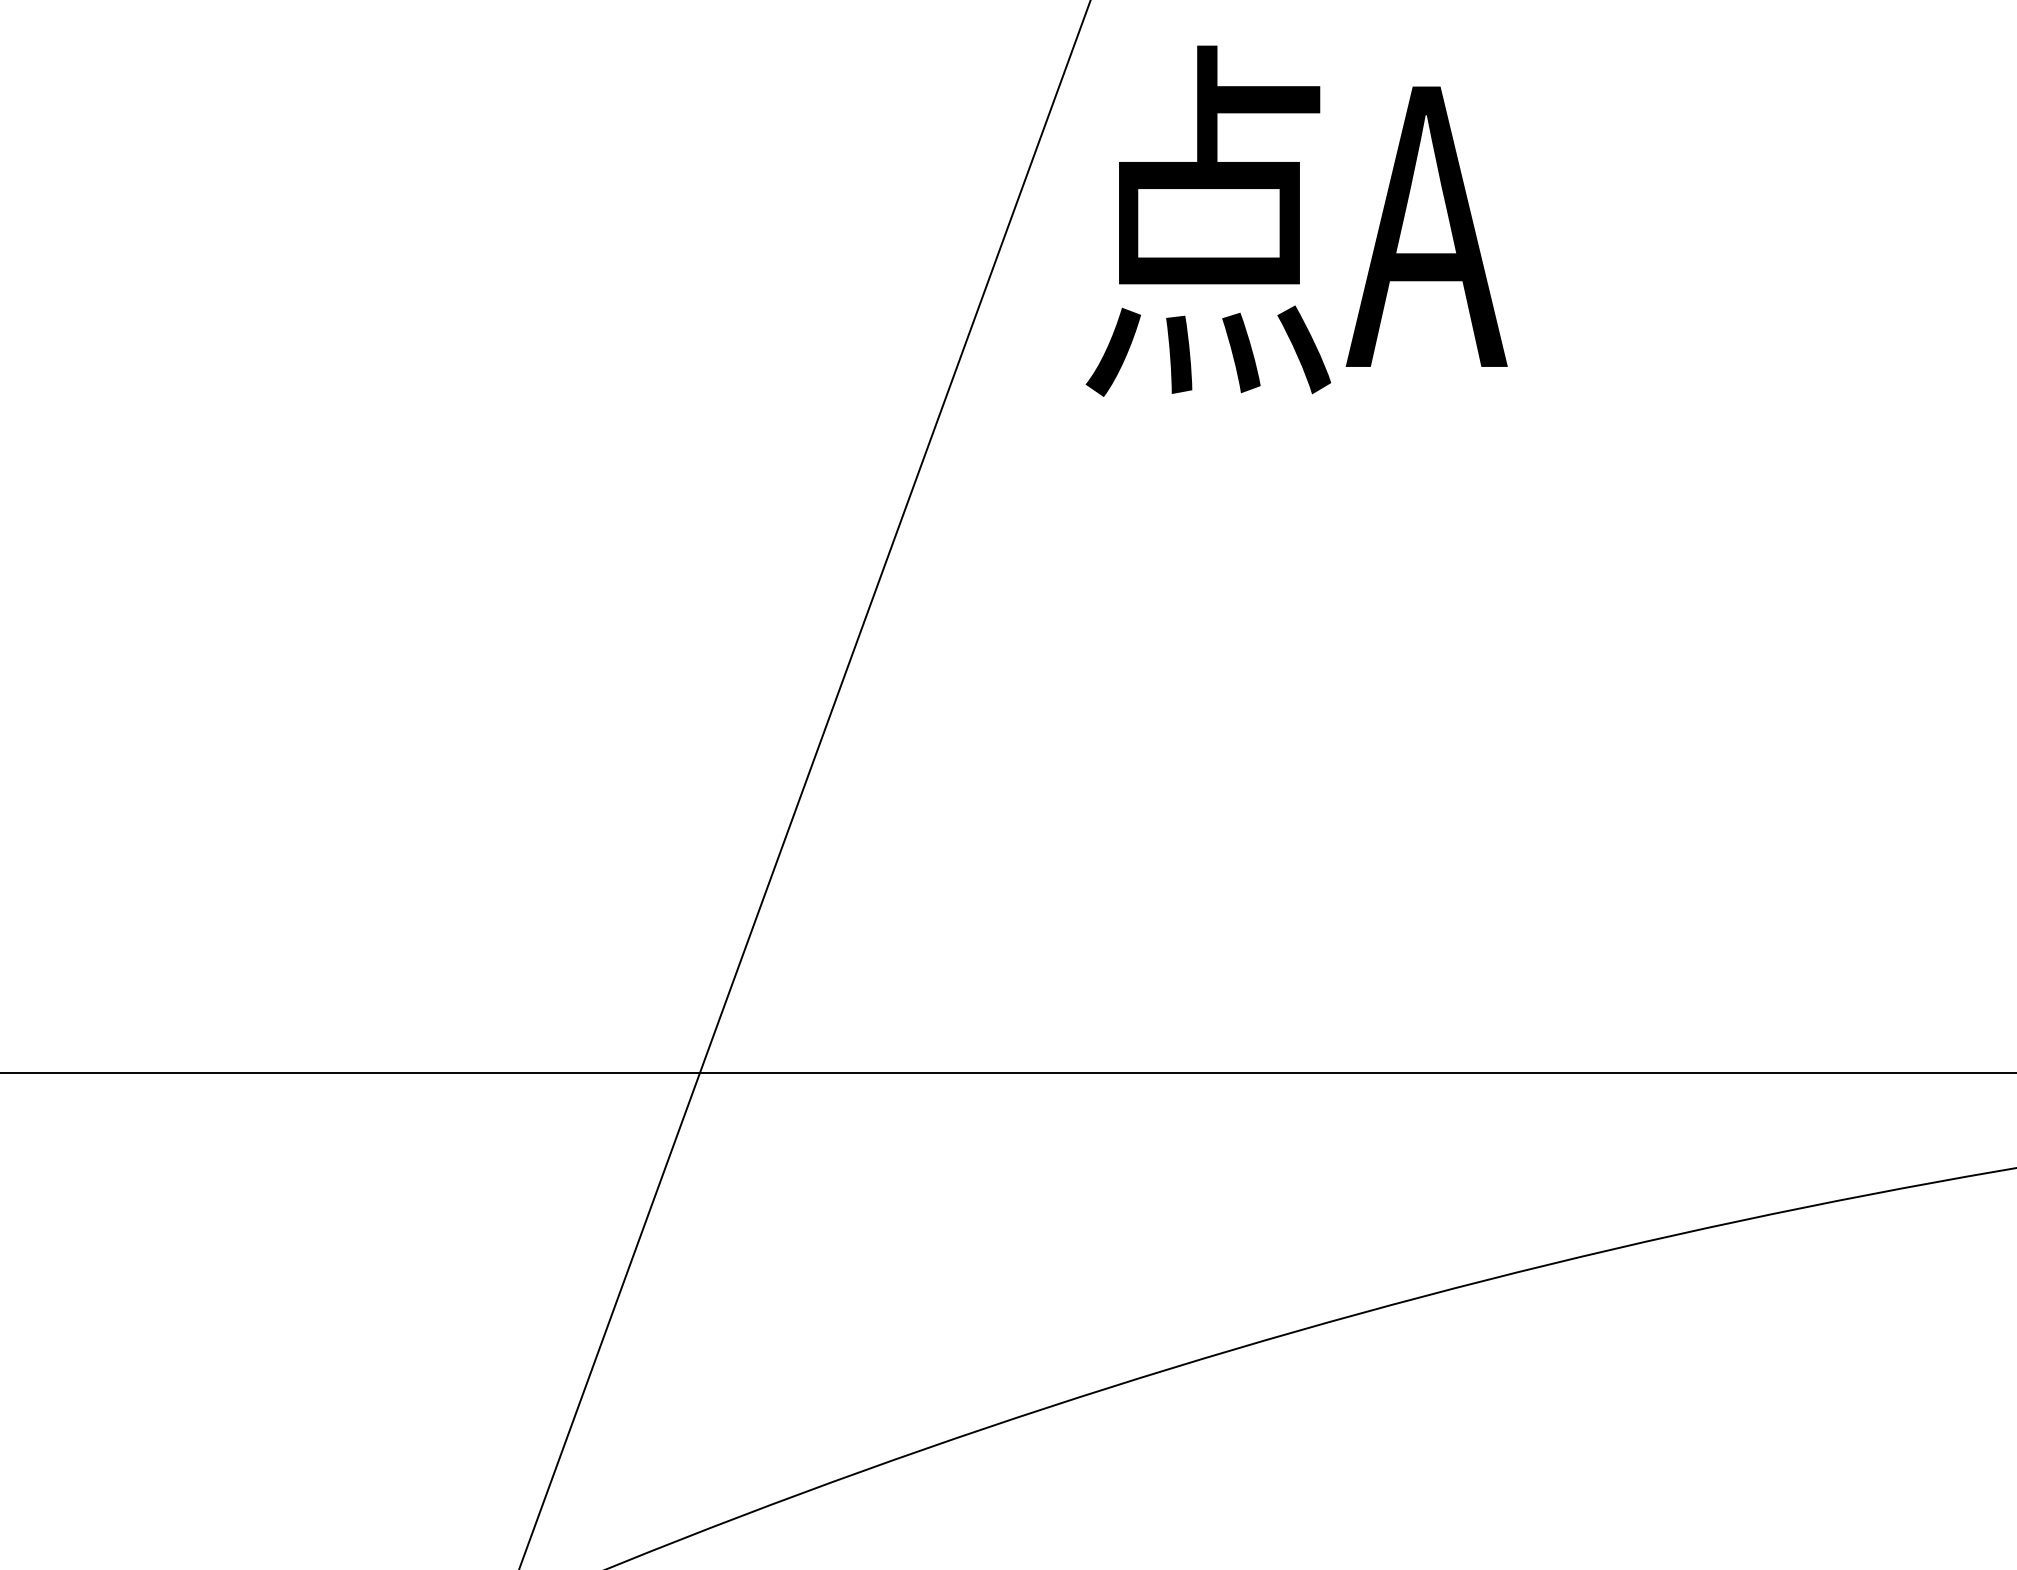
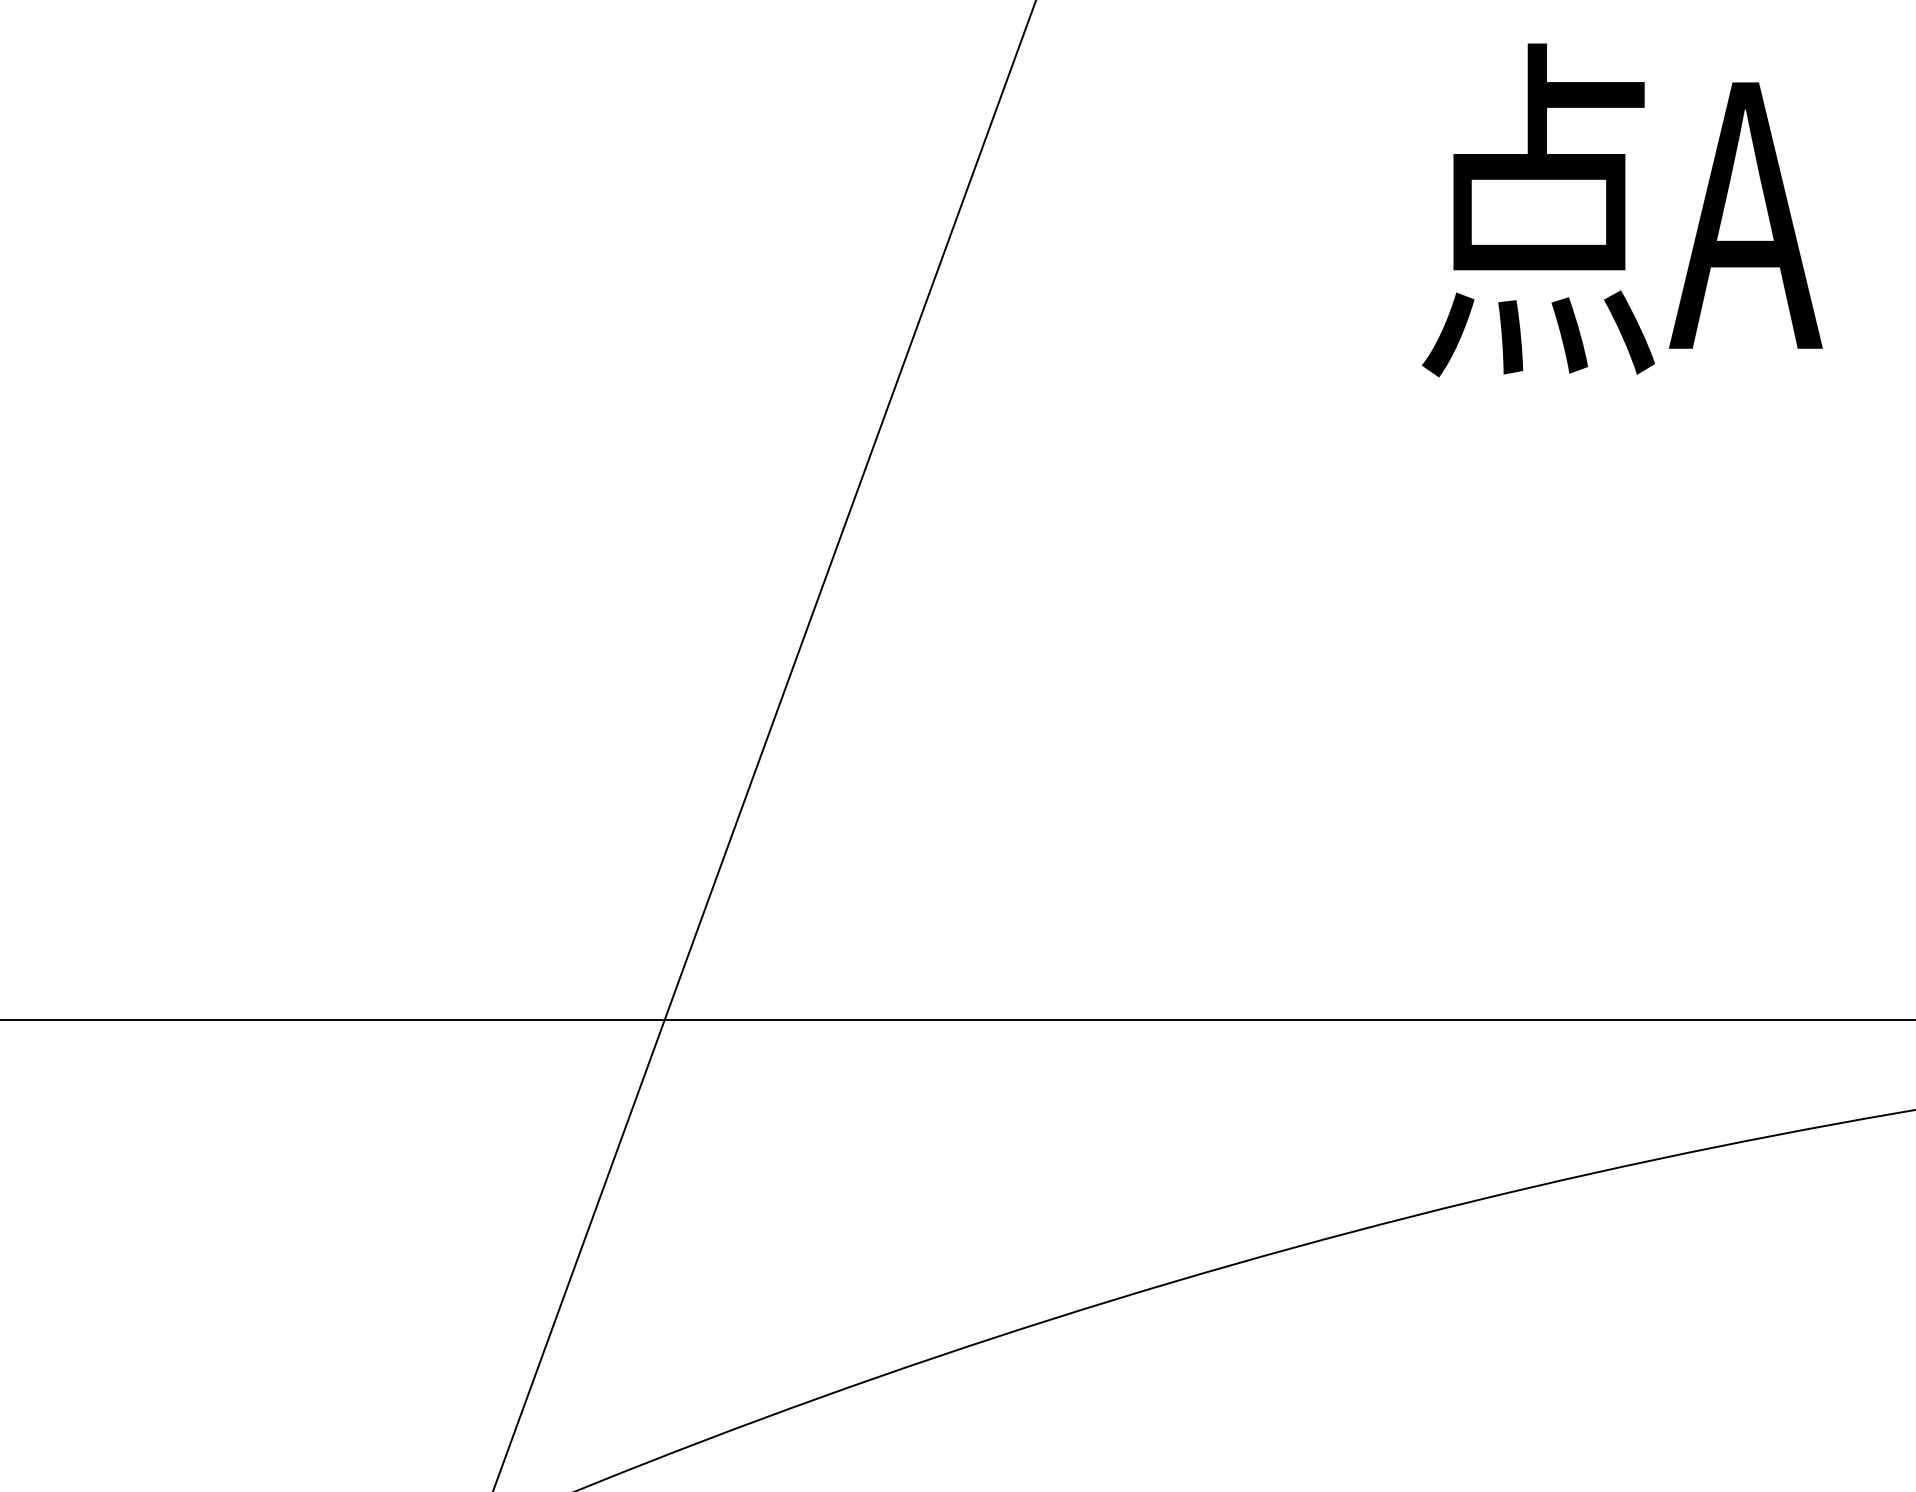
text: (1296, 220) -> (1622, 209), moved

